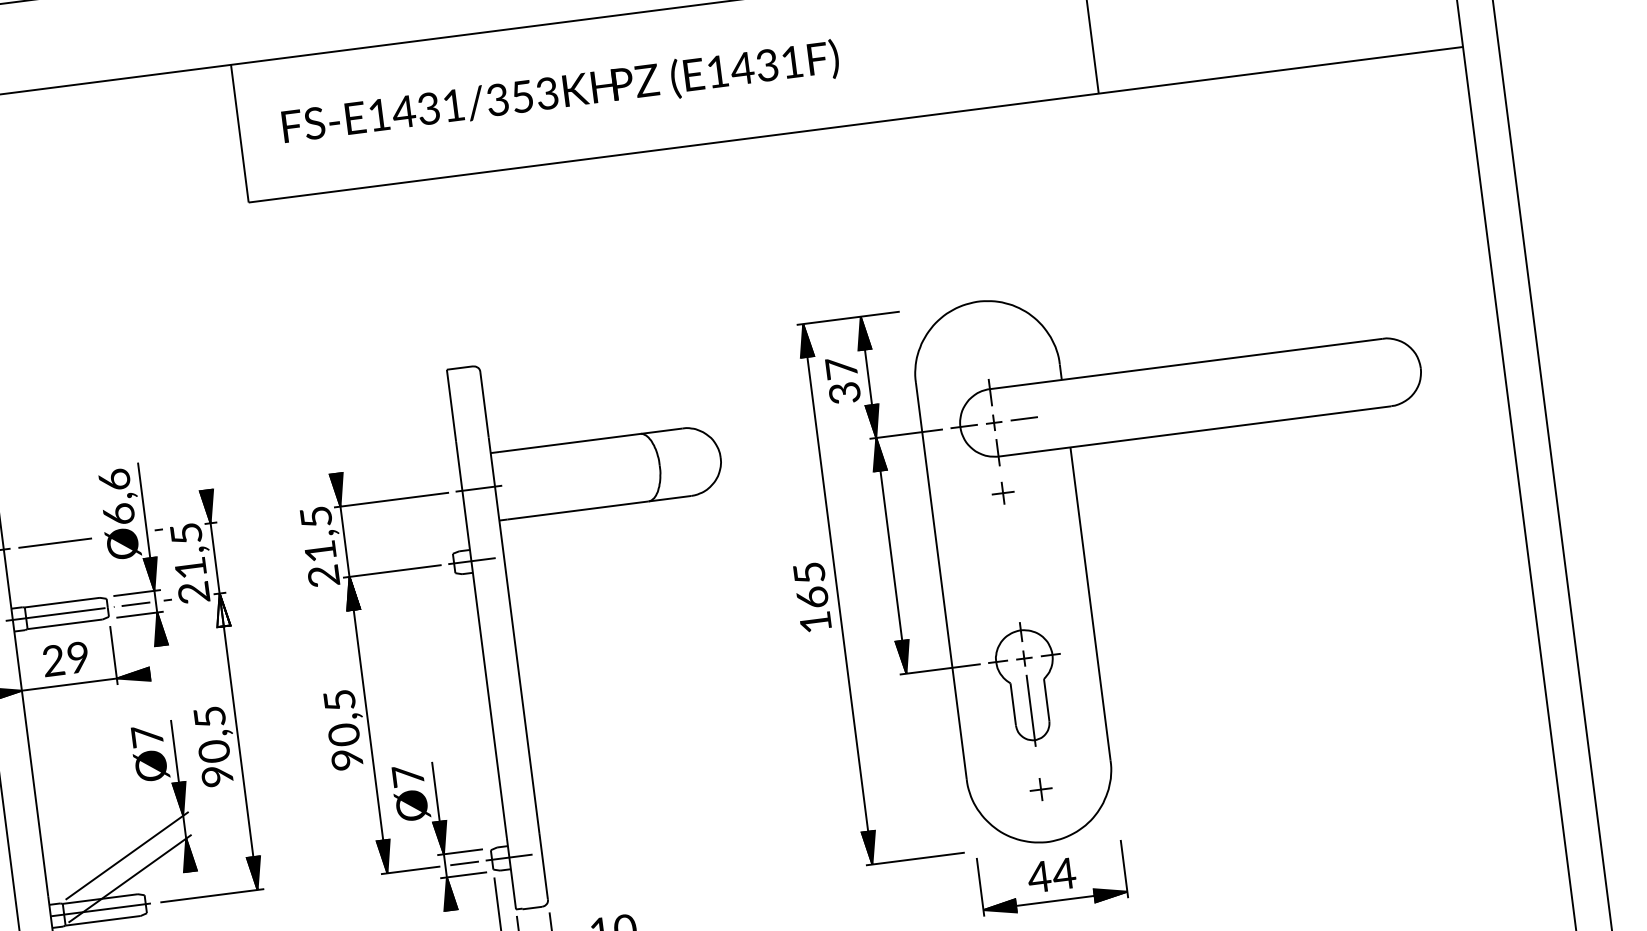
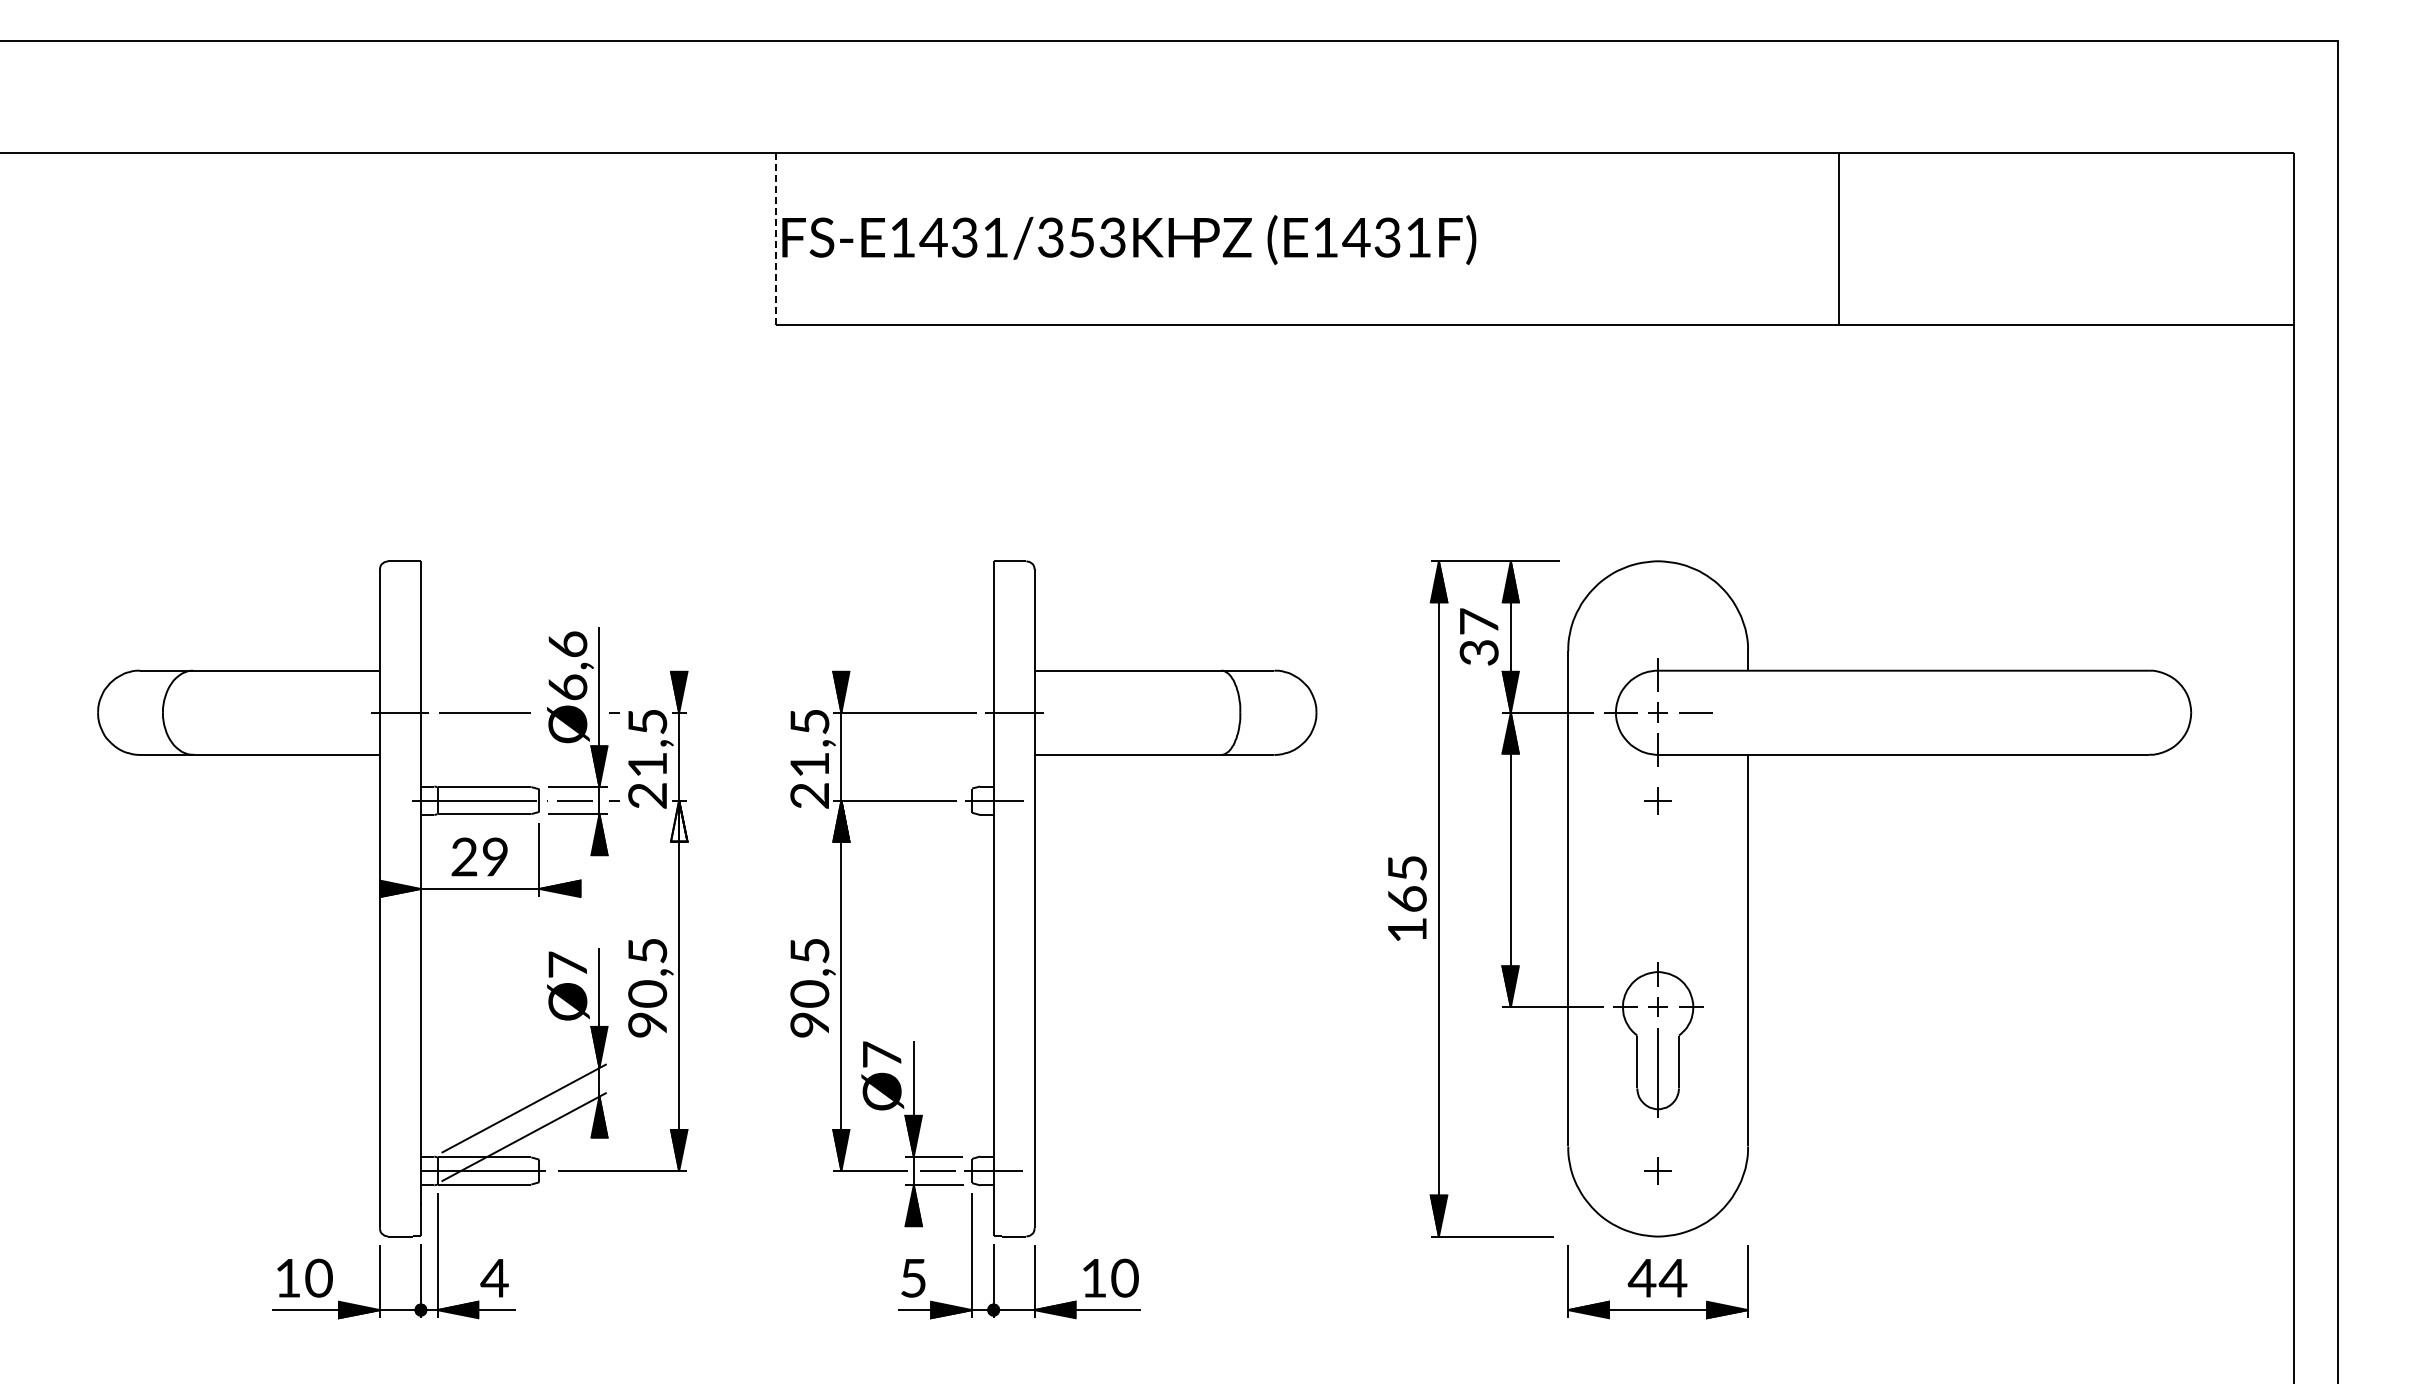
text: (560, 93) -> (1129, 239), moved
line: (239, 133) -> (776, 238), solid -> dashed

